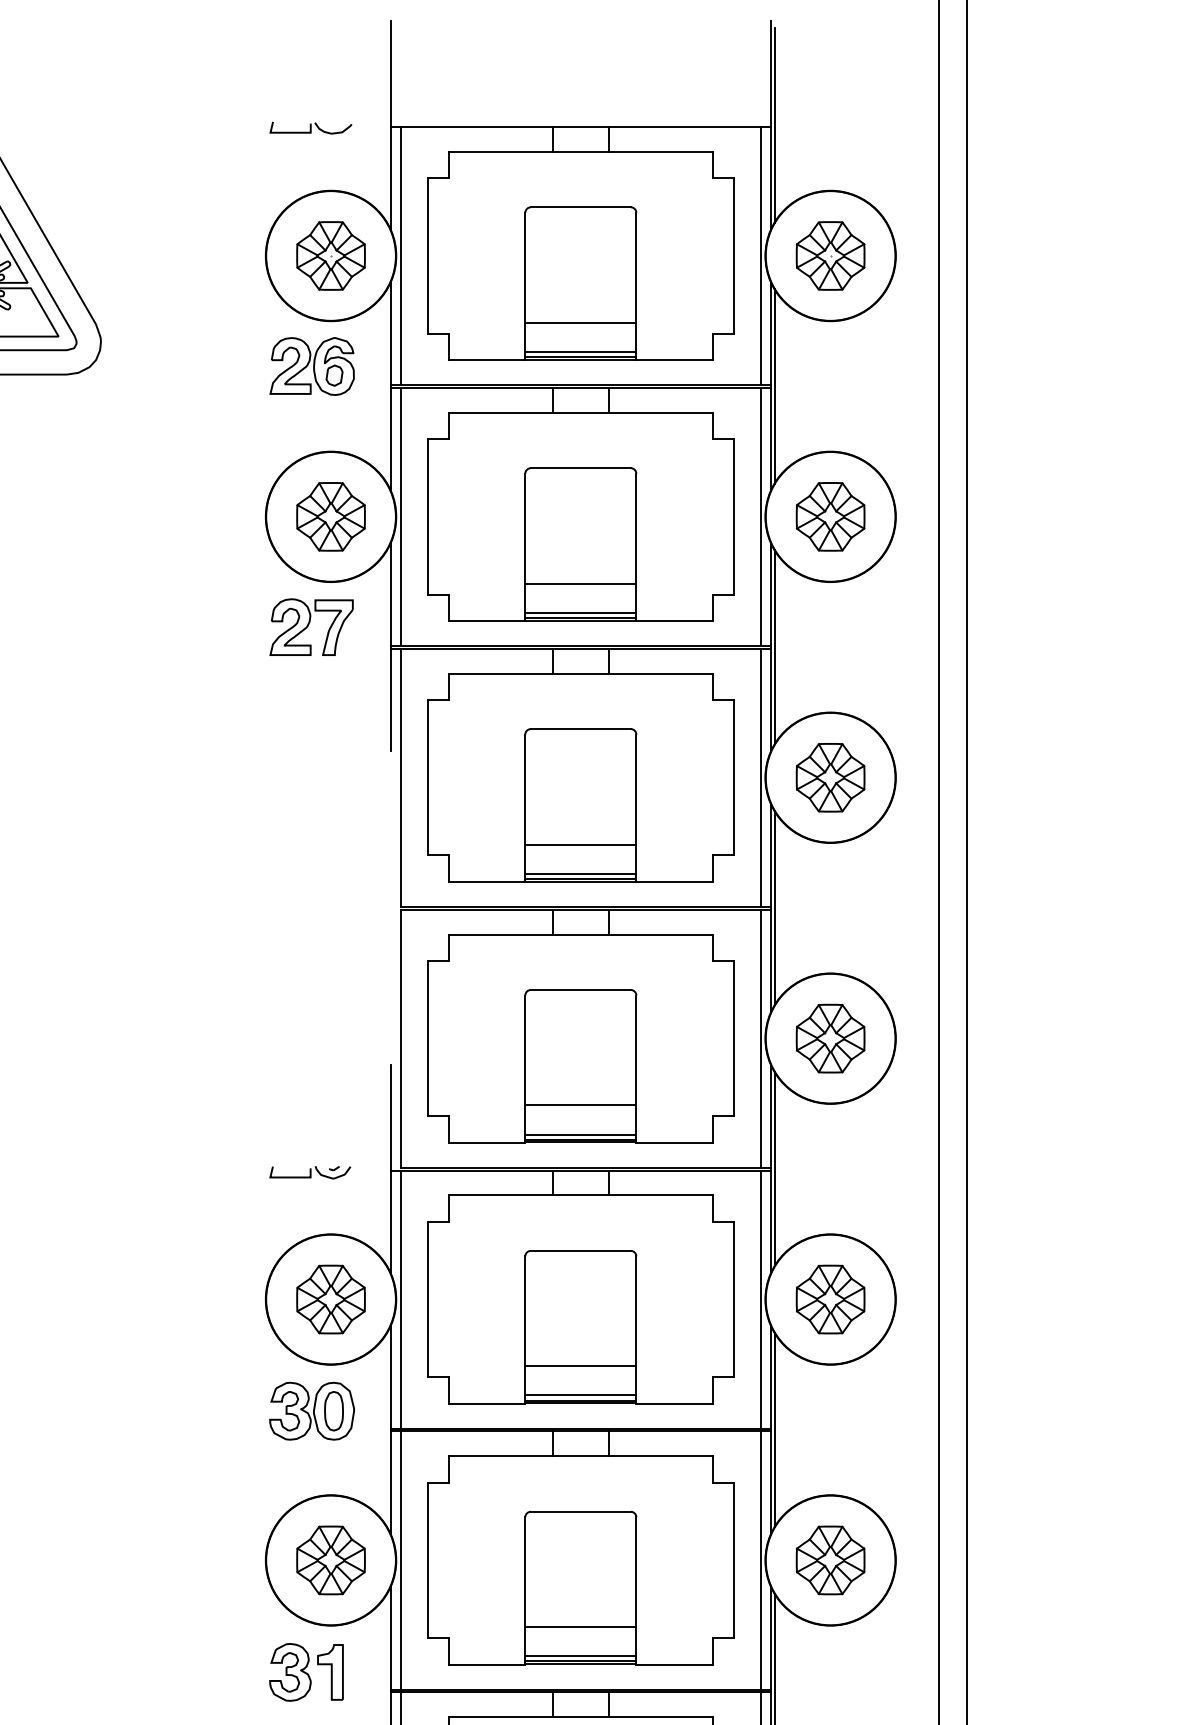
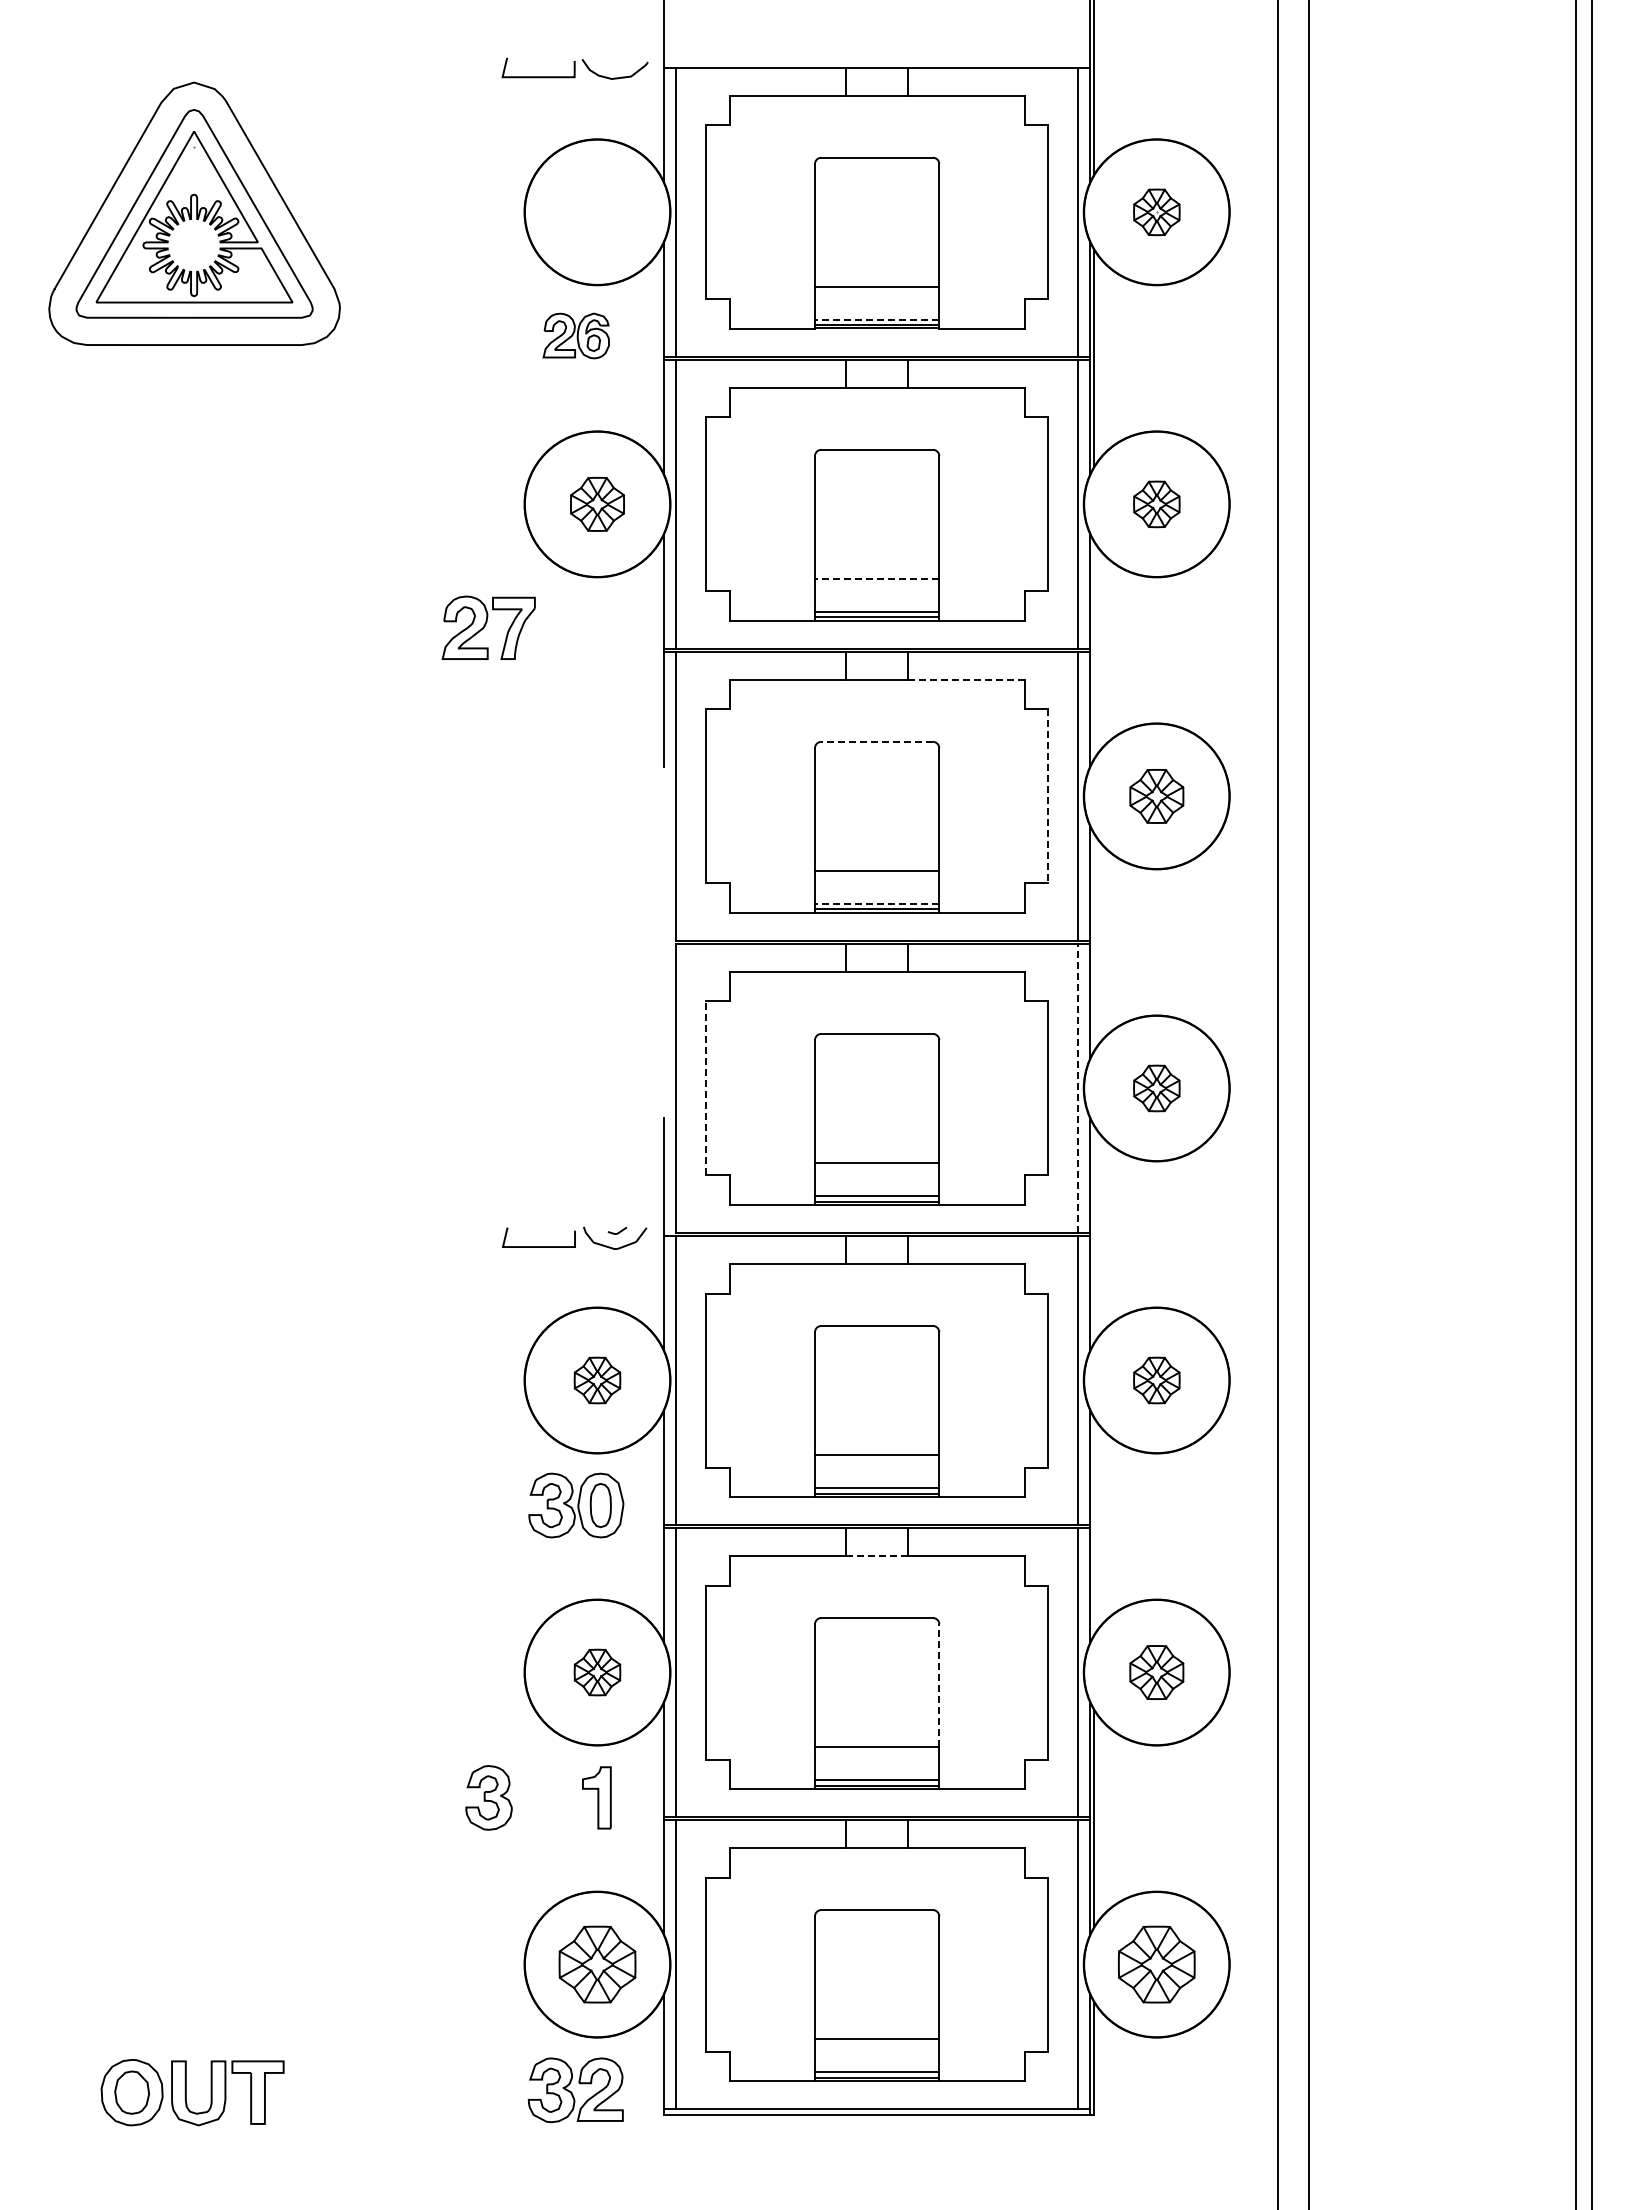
part: (310, 128) -> (574, 69), size x1.6
part: (331, 256) -> (597, 212), removed
part: (830, 256) -> (1156, 212), size x0.6
line: (580, 351) -> (876, 319), solid -> dashed
part: (311, 366) -> (575, 335), size x0.7
part: (331, 517) -> (597, 504), size x0.7
part: (830, 517) -> (1156, 504), size x0.6
line: (580, 584) -> (876, 579), solid -> dashed
part: (311, 626) -> (488, 627), moved
line: (774, 647) -> (1094, 650), removed
line: (660, 673) -> (966, 679), solid -> dashed
line: (581, 728) -> (877, 741), solid -> dashed
line: (733, 777) -> (1048, 796), solid -> dashed
part: (830, 777) -> (1156, 796), size x0.7
line: (580, 873) -> (876, 903), solid -> dashed
line: (774, 908) -> (1094, 942), removed
line: (760, 1037) -> (1078, 1087), solid -> dashed
line: (428, 1038) -> (706, 1088), solid -> dashed
part: (830, 1038) -> (1156, 1088), size x0.6
line: (774, 1169) -> (1094, 1234), removed
part: (309, 1172) -> (573, 1238), size x1.6
part: (331, 1299) -> (597, 1380), size x0.6
part: (830, 1299) -> (1156, 1380), size x0.6
line: (774, 1429) -> (1094, 1526), removed
line: (580, 1456) -> (876, 1556), solid -> dashed
part: (331, 1560) -> (597, 1672), size x0.6
part: (830, 1560) -> (1156, 1672), size x0.7
line: (636, 1571) -> (939, 1685), solid -> dashed
part: (289, 1672) -> (488, 1797), moved

